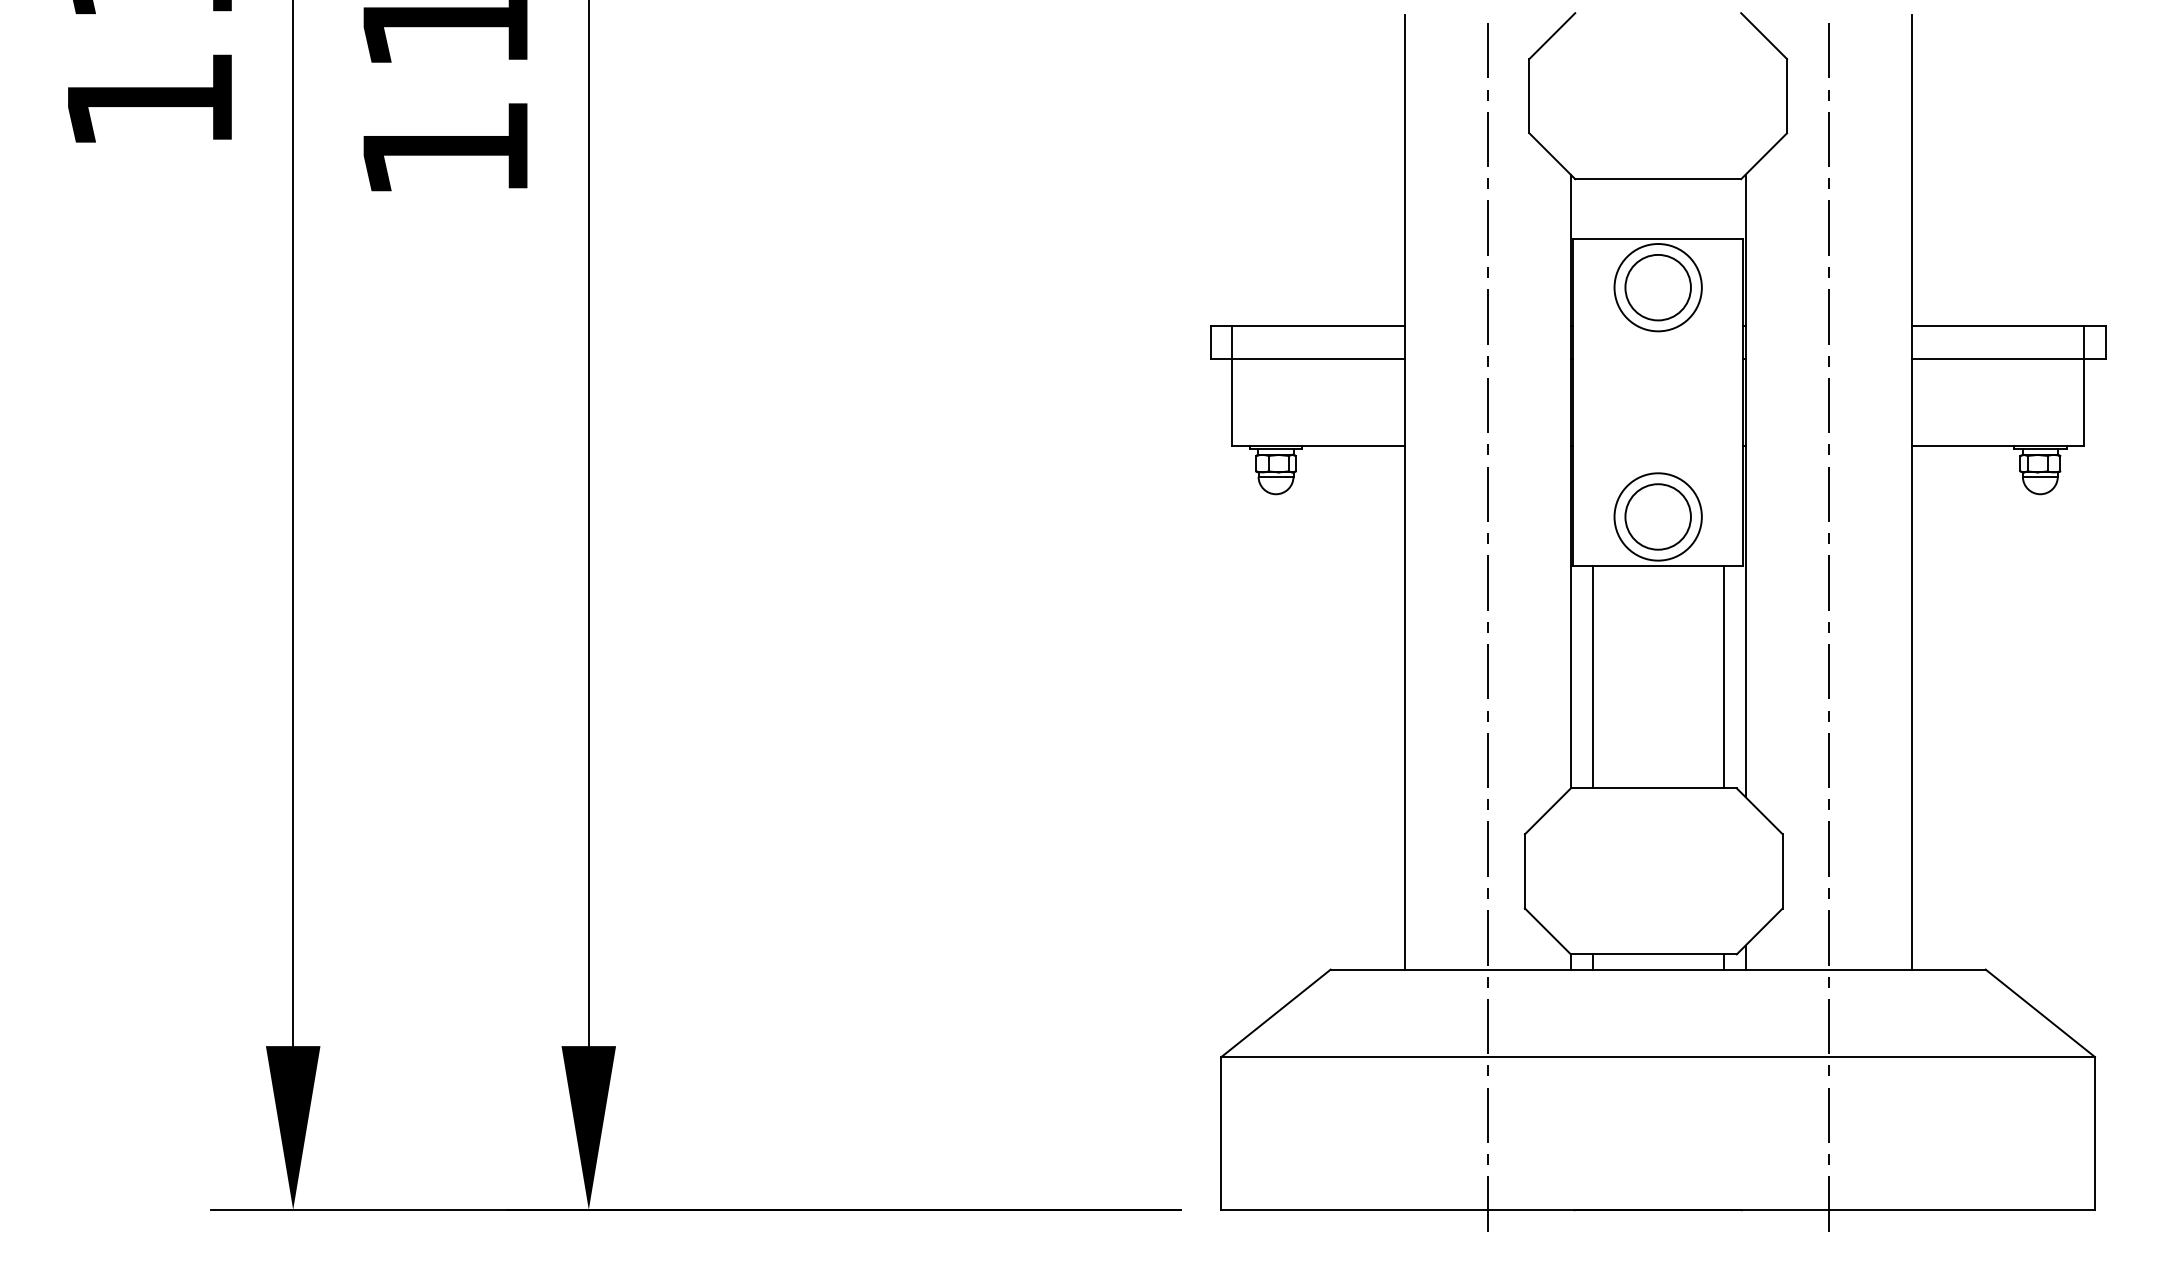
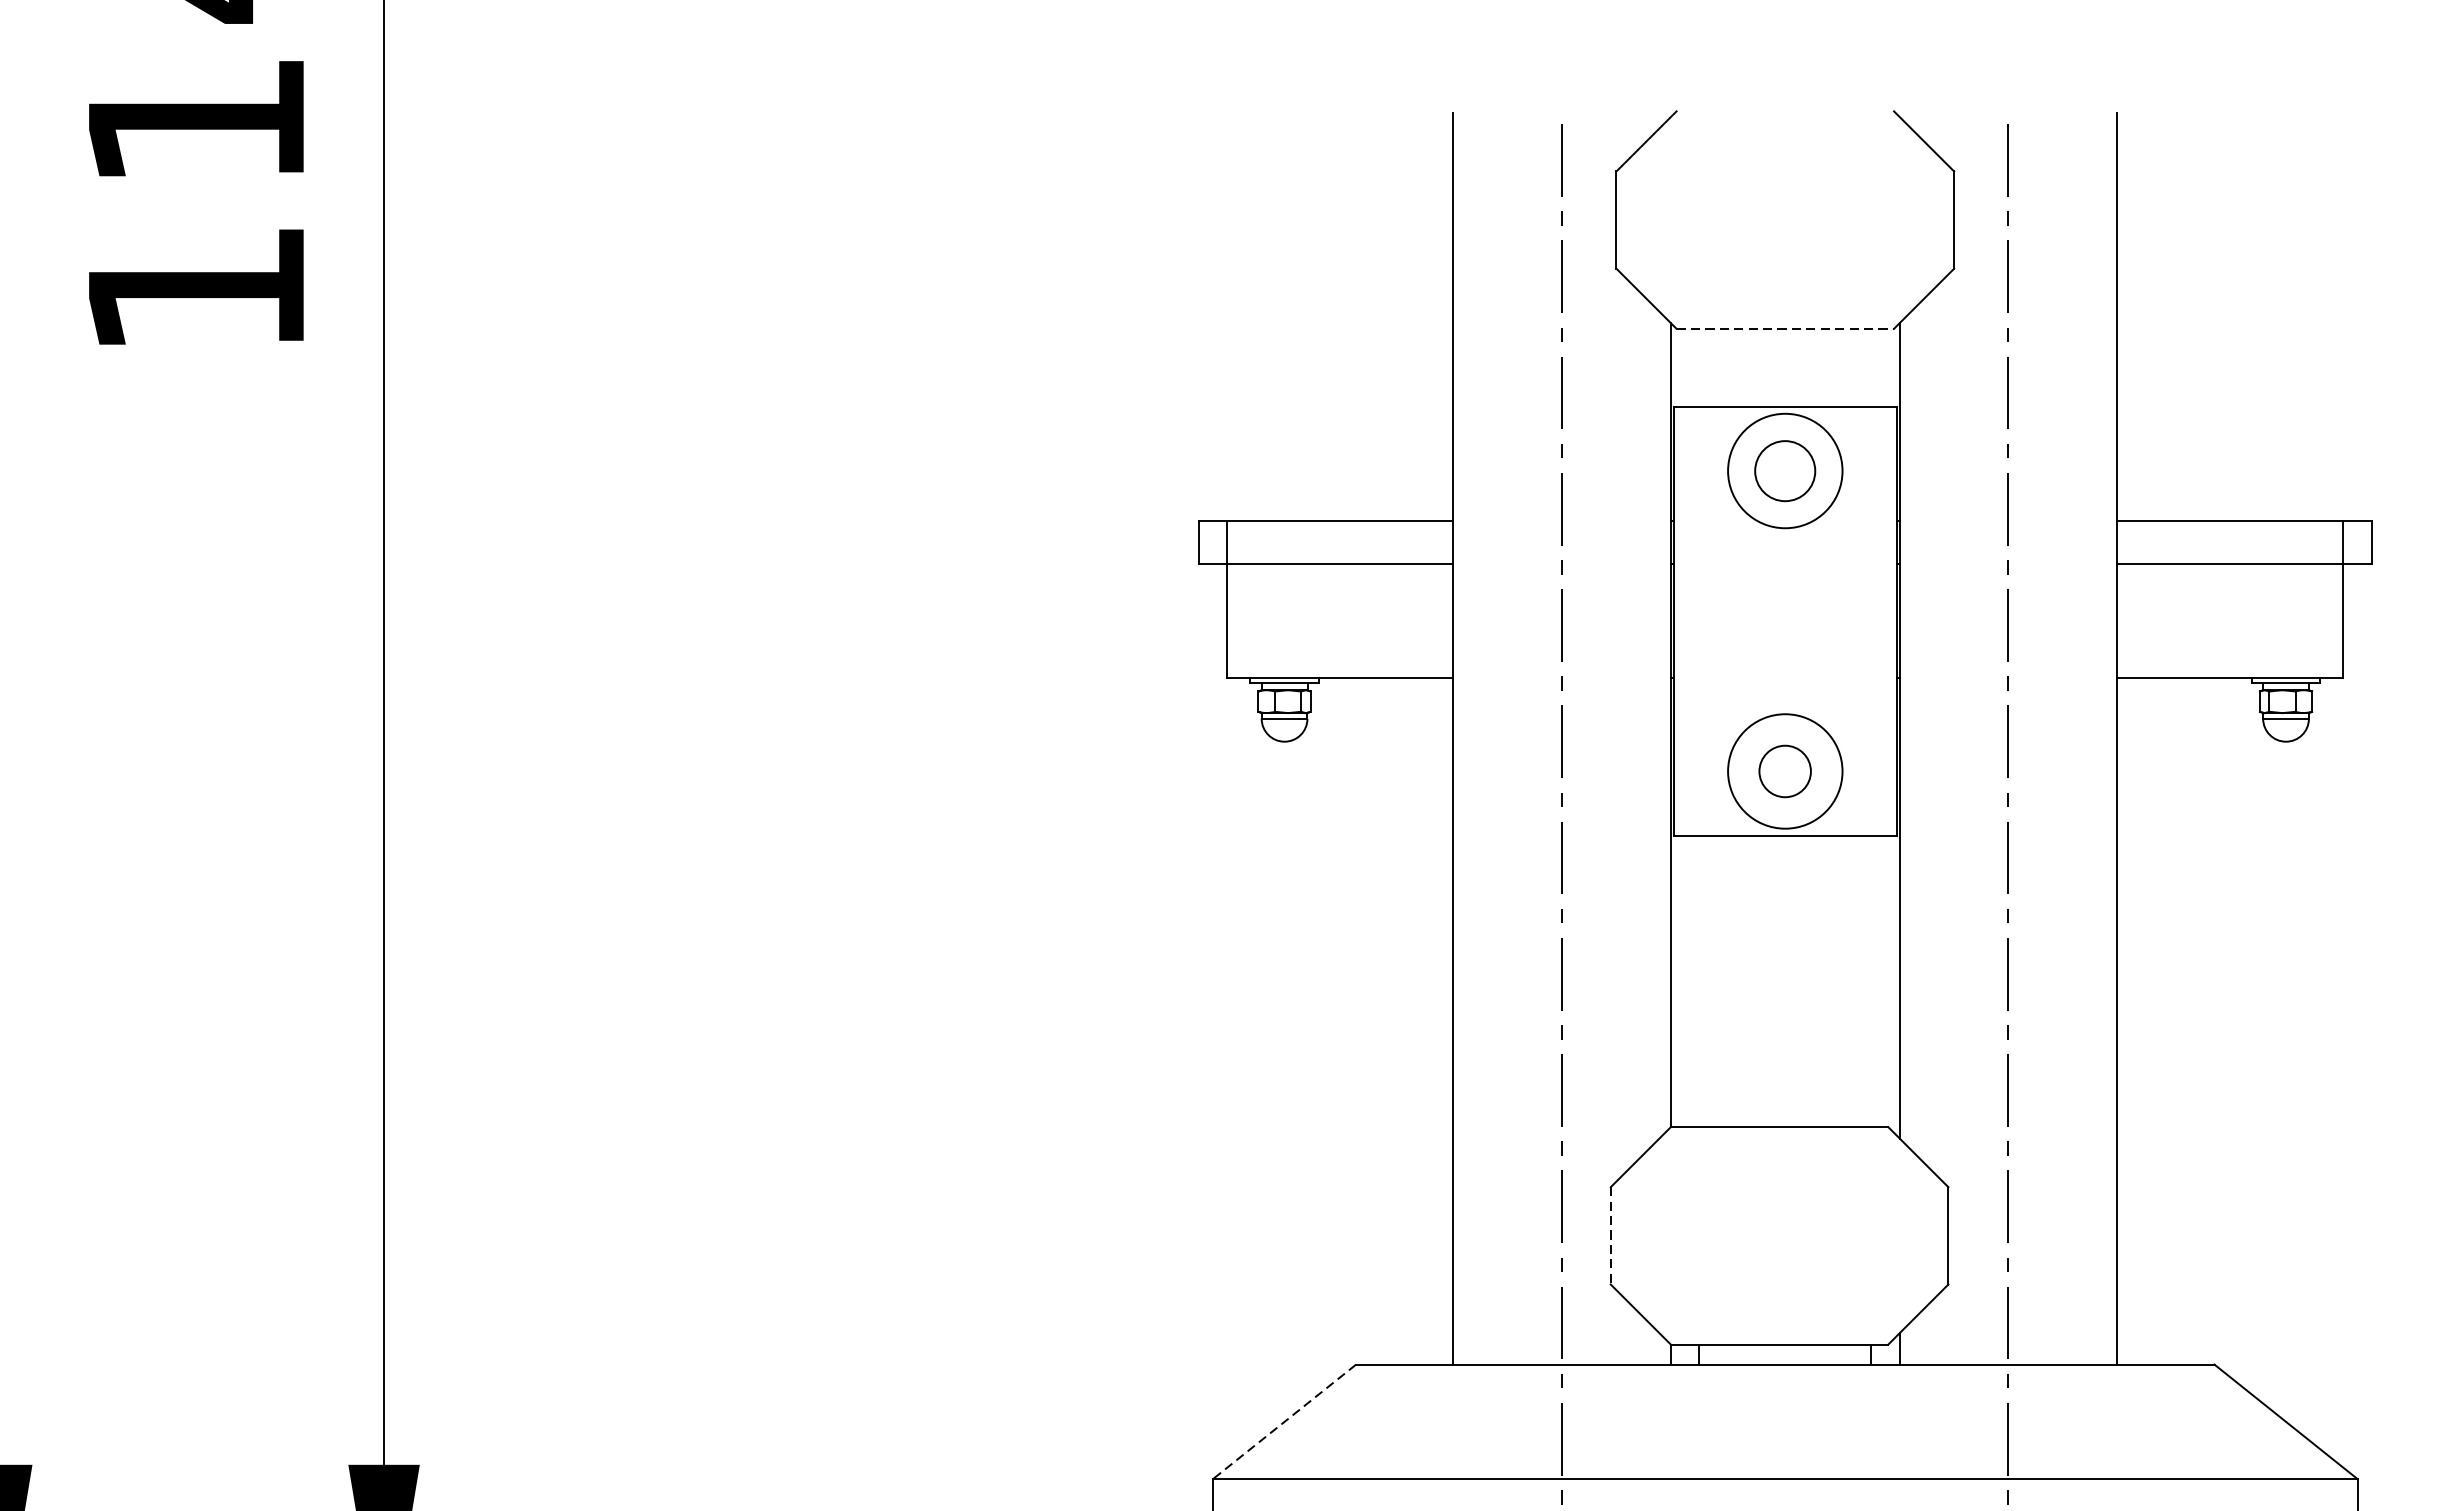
line: (1658, 179) -> (1785, 329), solid -> dashed
circle: (1657, 287) -> (1784, 470), size x0.7
circle: (1657, 516) -> (1784, 770), size x0.6
line: (1592, 677) -> (1699, 981), removed
line: (1723, 677) -> (1870, 981), removed
line: (1525, 871) -> (1611, 1236), solid -> dashed
line: (1276, 1013) -> (1285, 1422), solid -> dashed

